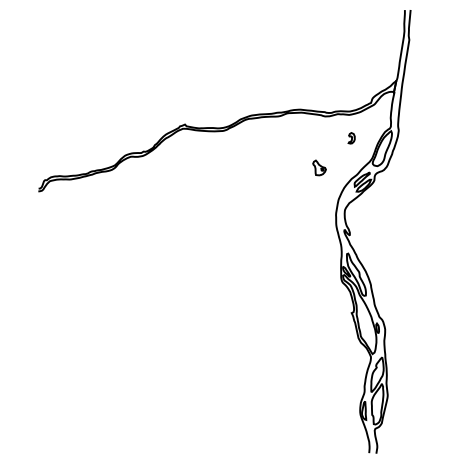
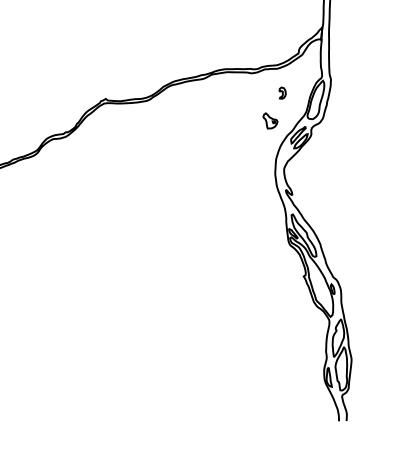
part: (319, 167) -> (270, 120), moved

